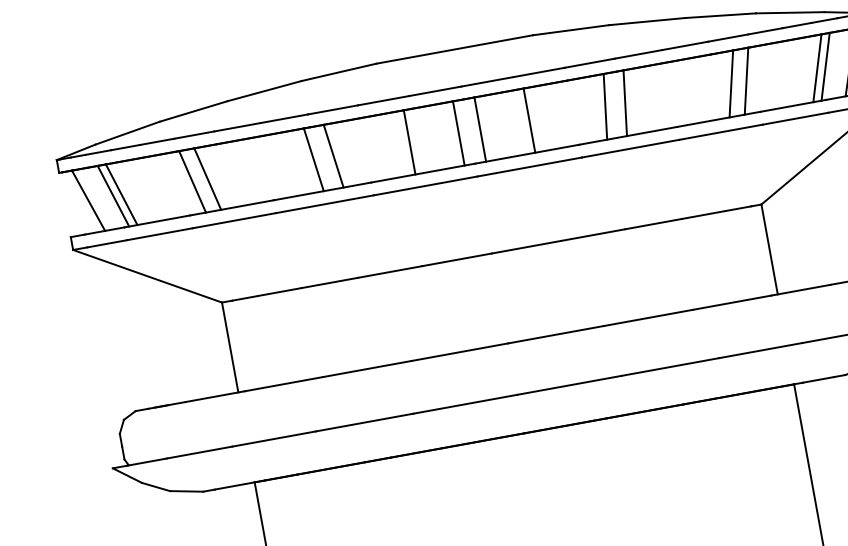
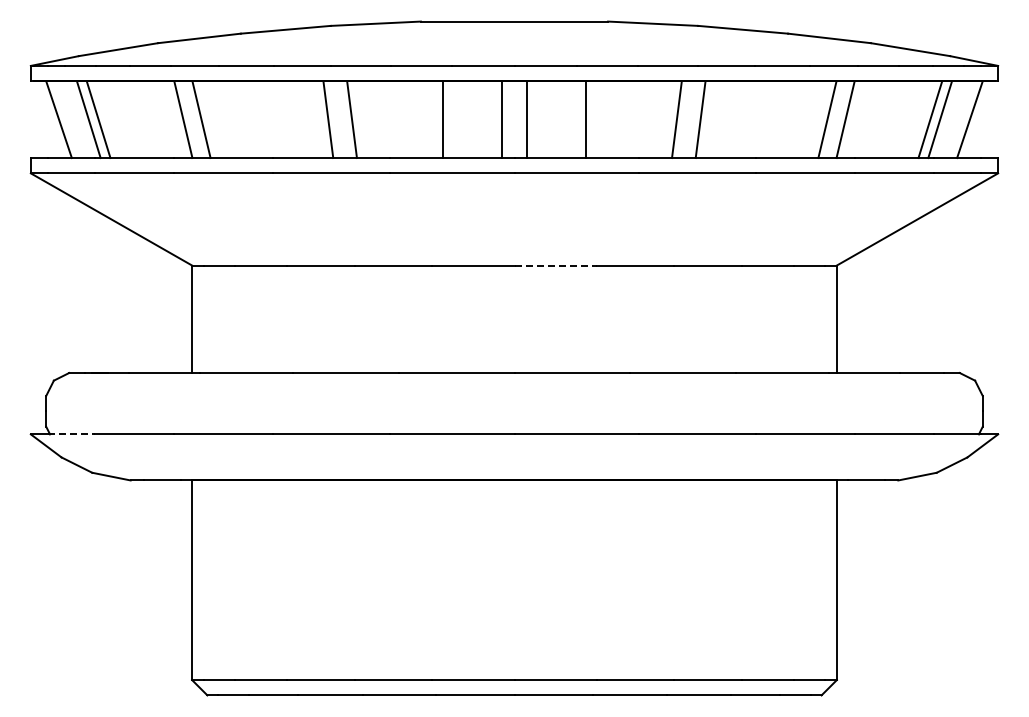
line: (526, 247) -> (556, 265), solid -> dashed
line: (146, 462) -> (71, 434), solid -> dashed

